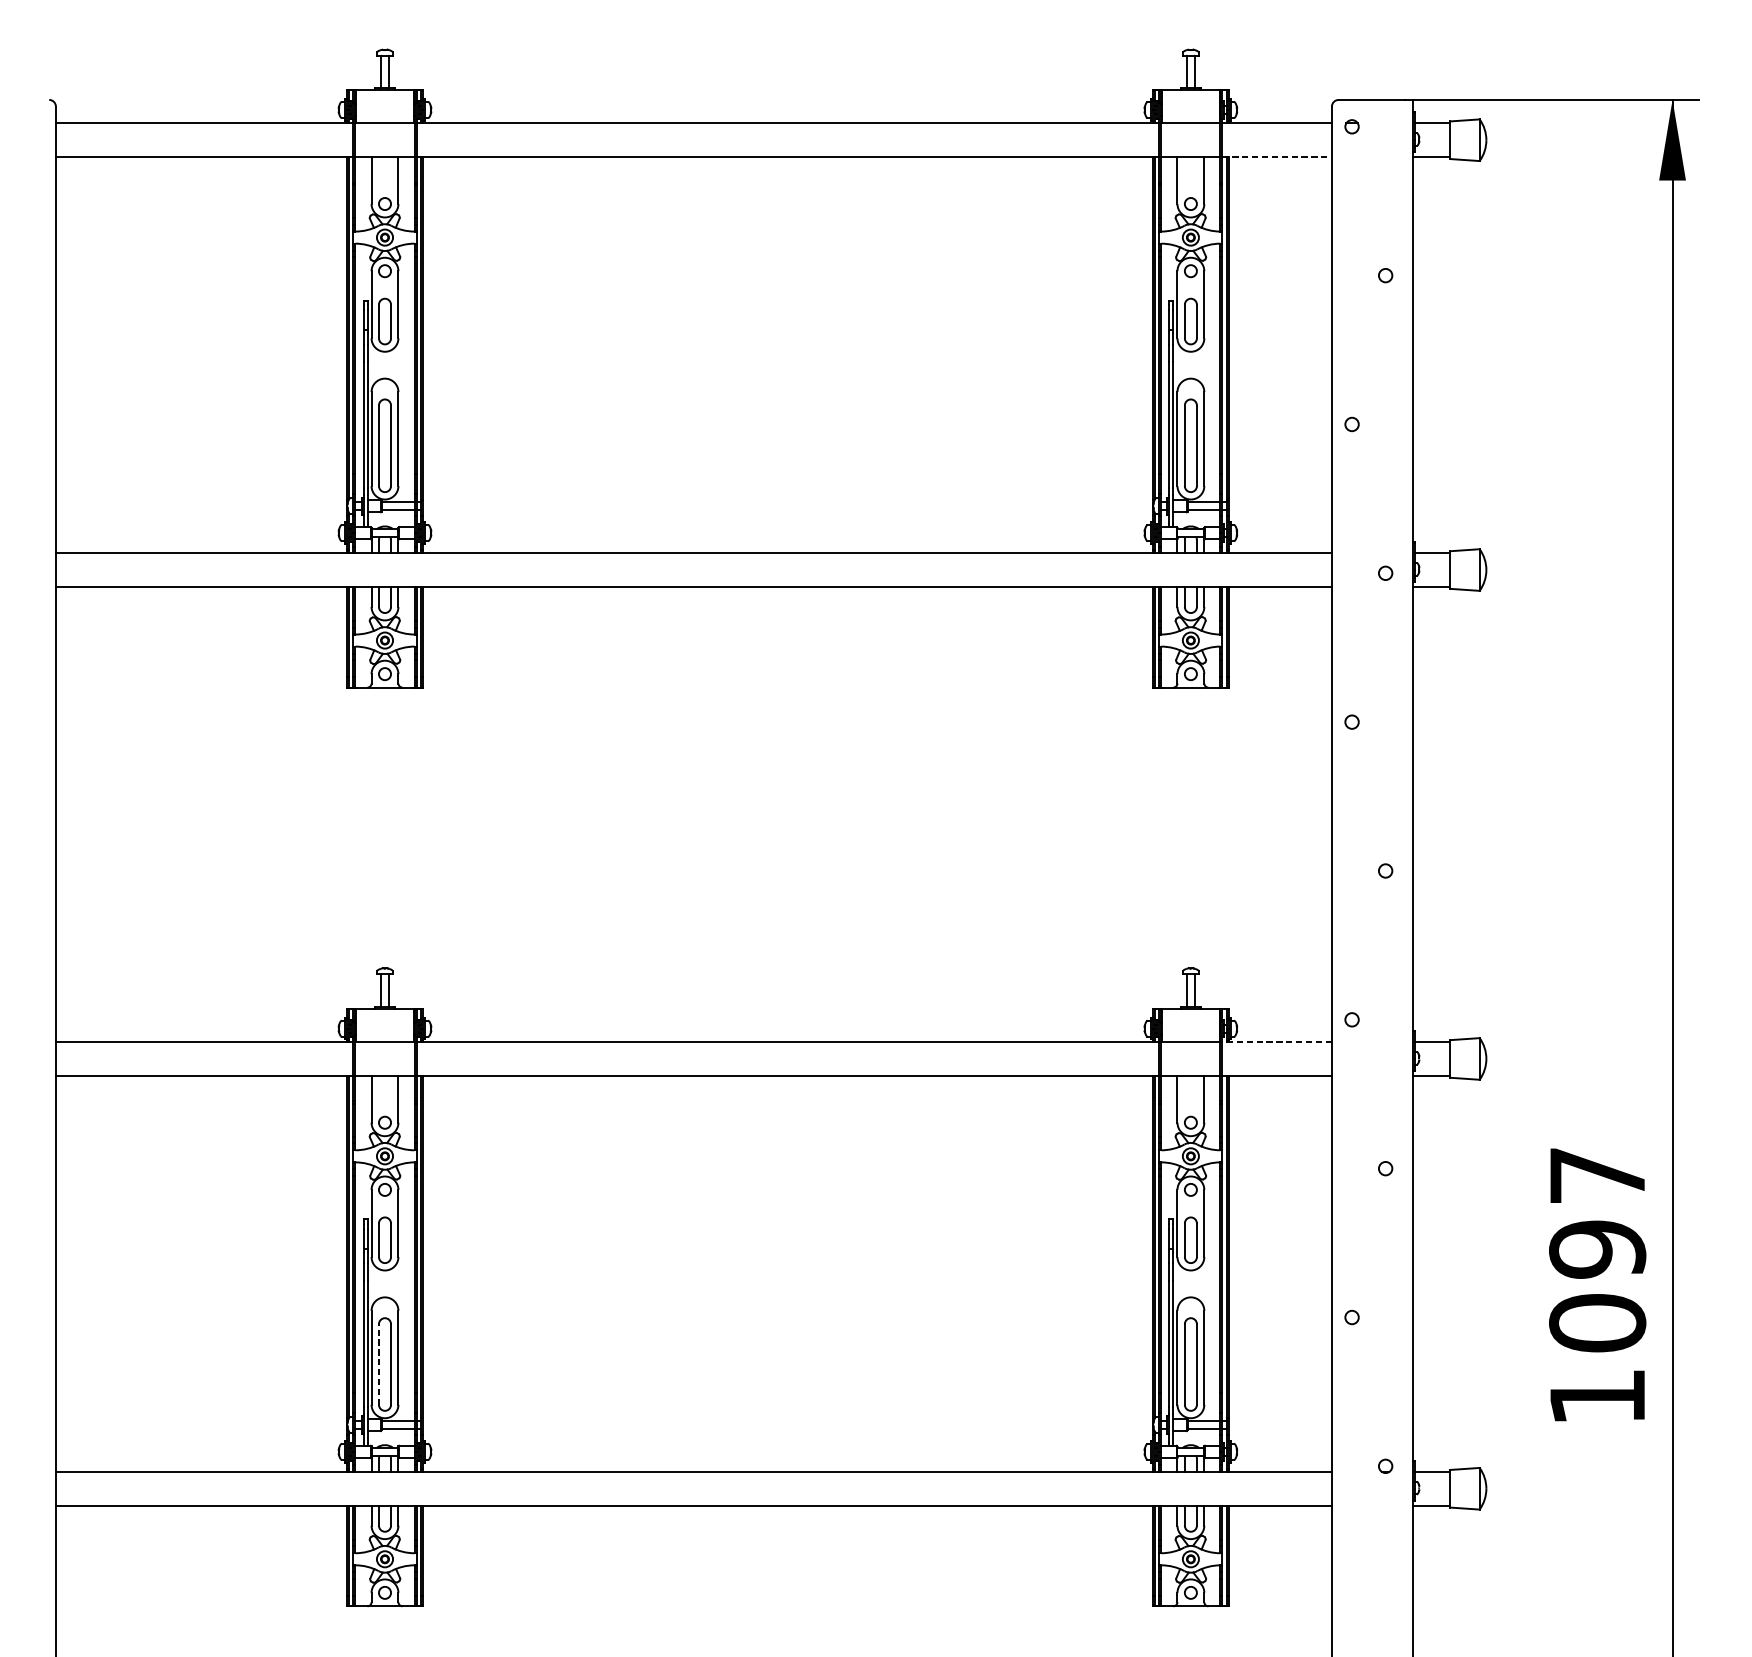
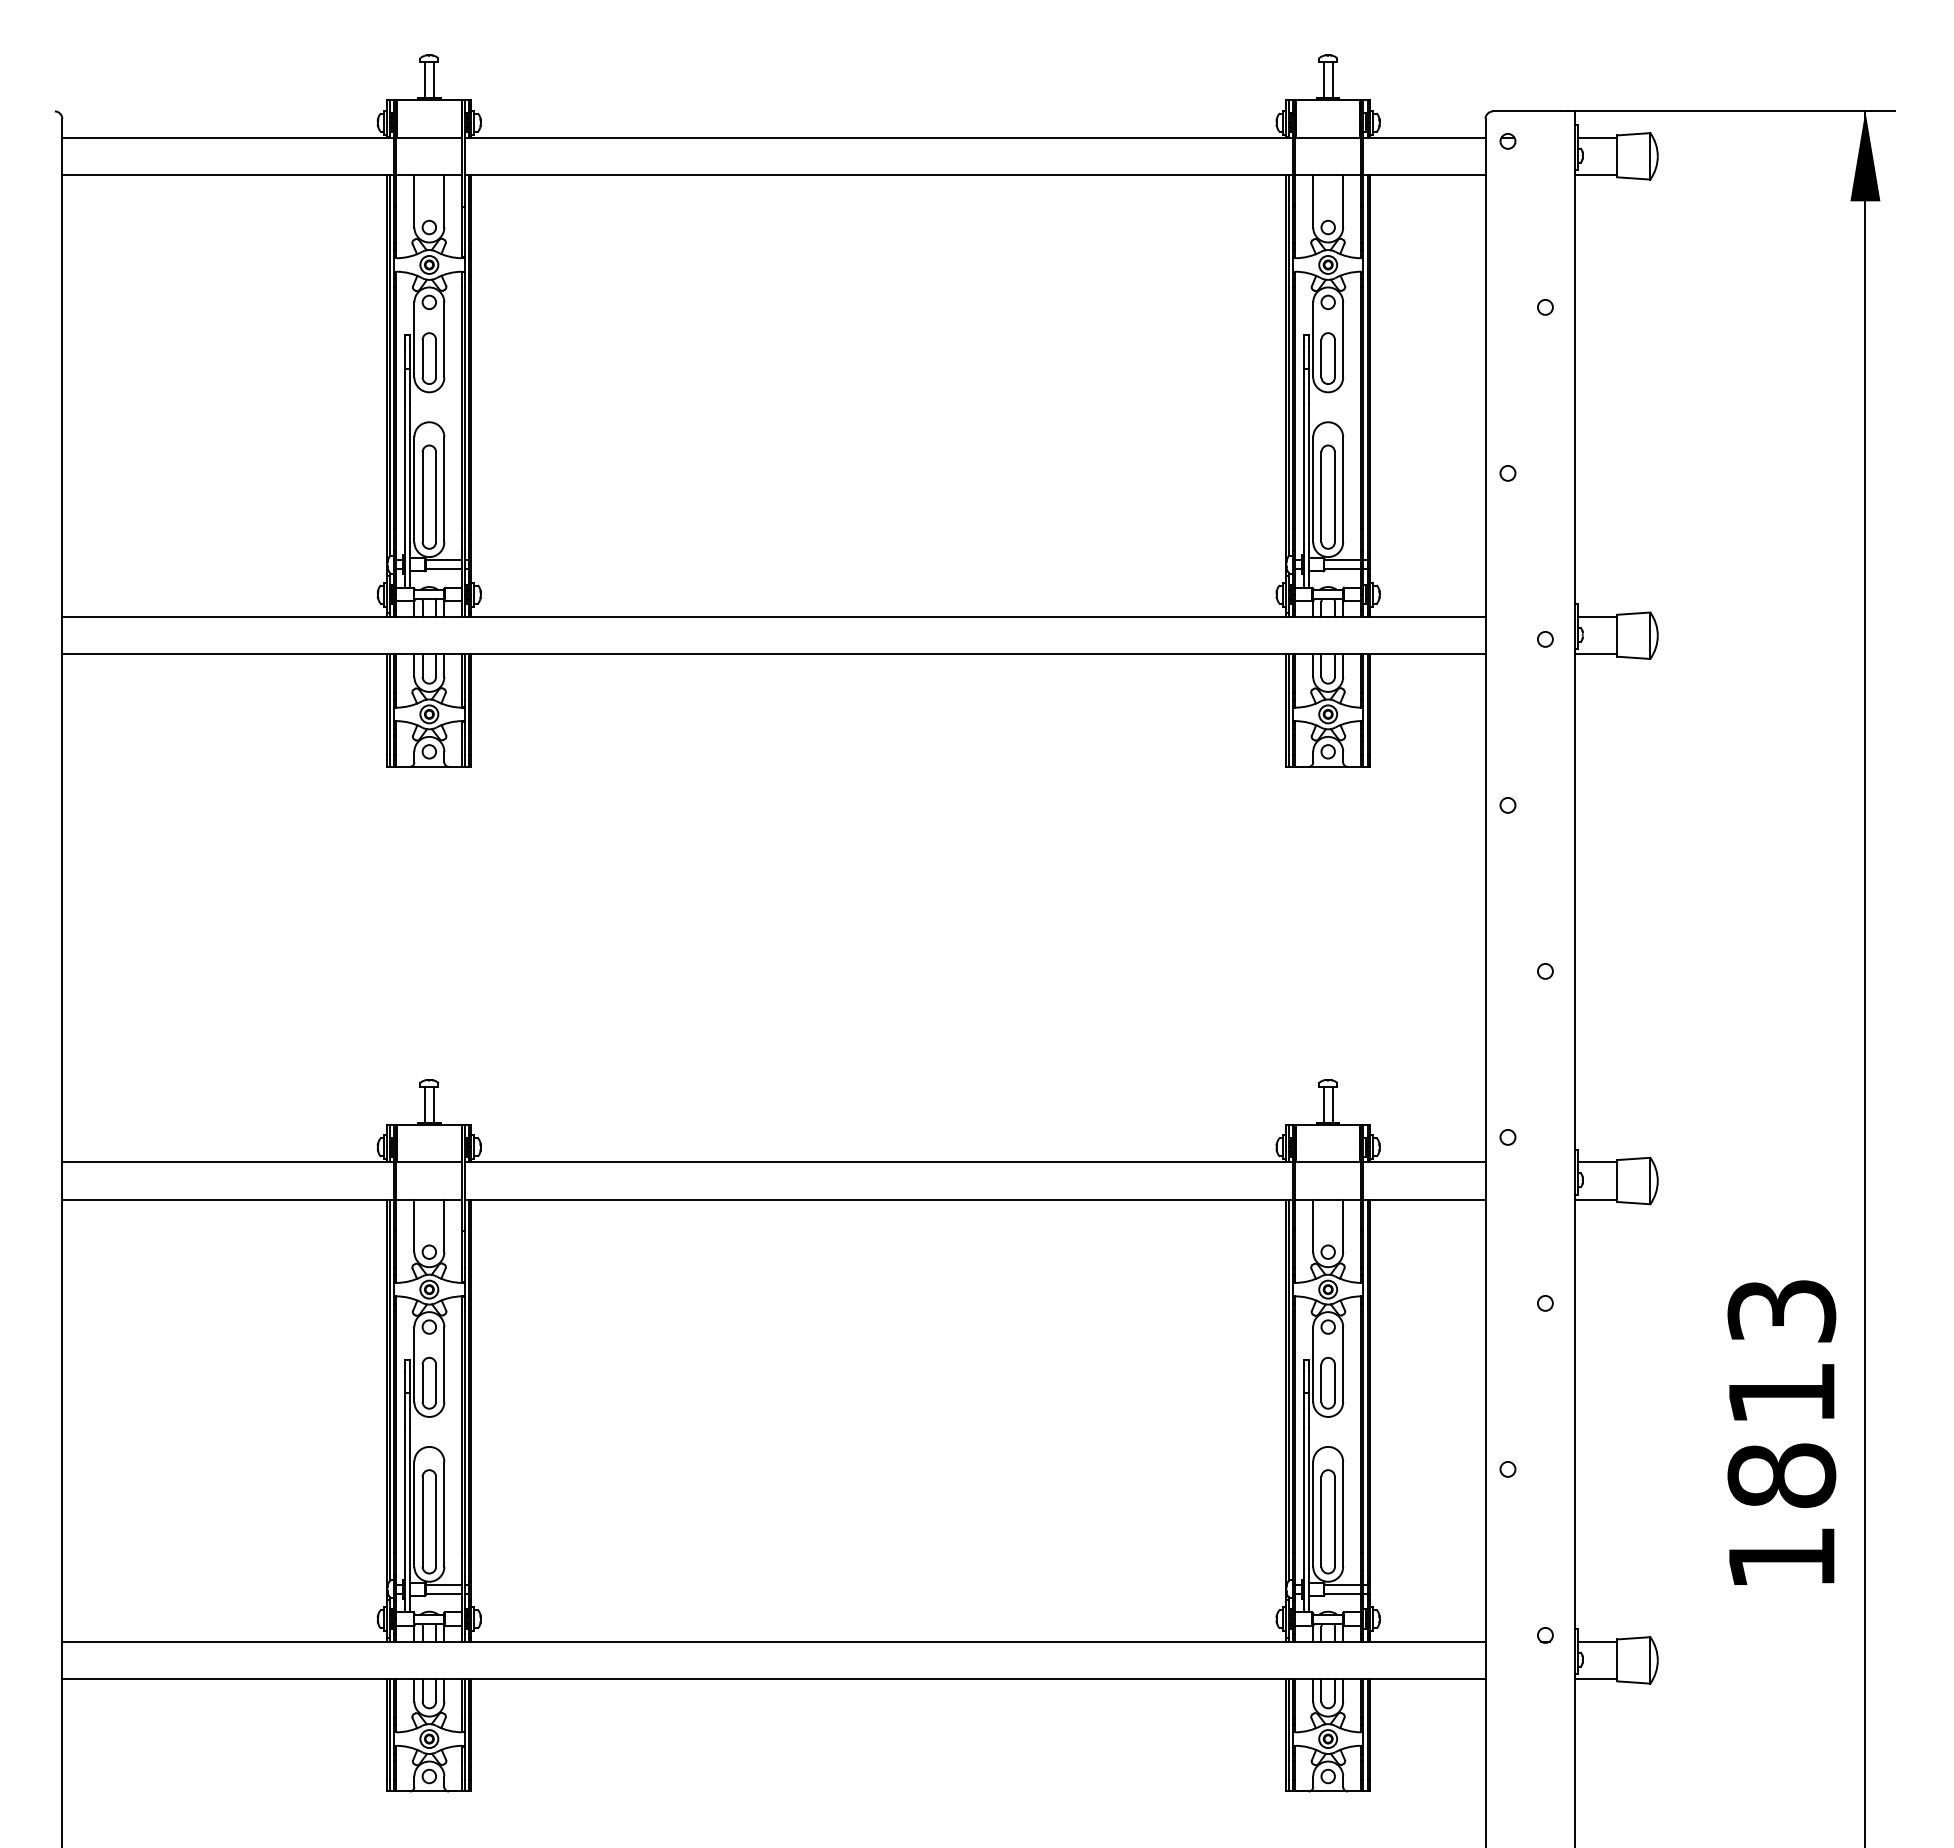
line: (1277, 157) -> (1424, 175), dashed -> solid
line: (1276, 1042) -> (1423, 1162), dashed -> solid
text: (1597, 1250) -> (1781, 1394), 1097 -> 1813
line: (378, 1364) -> (422, 1521), dashed -> solid

